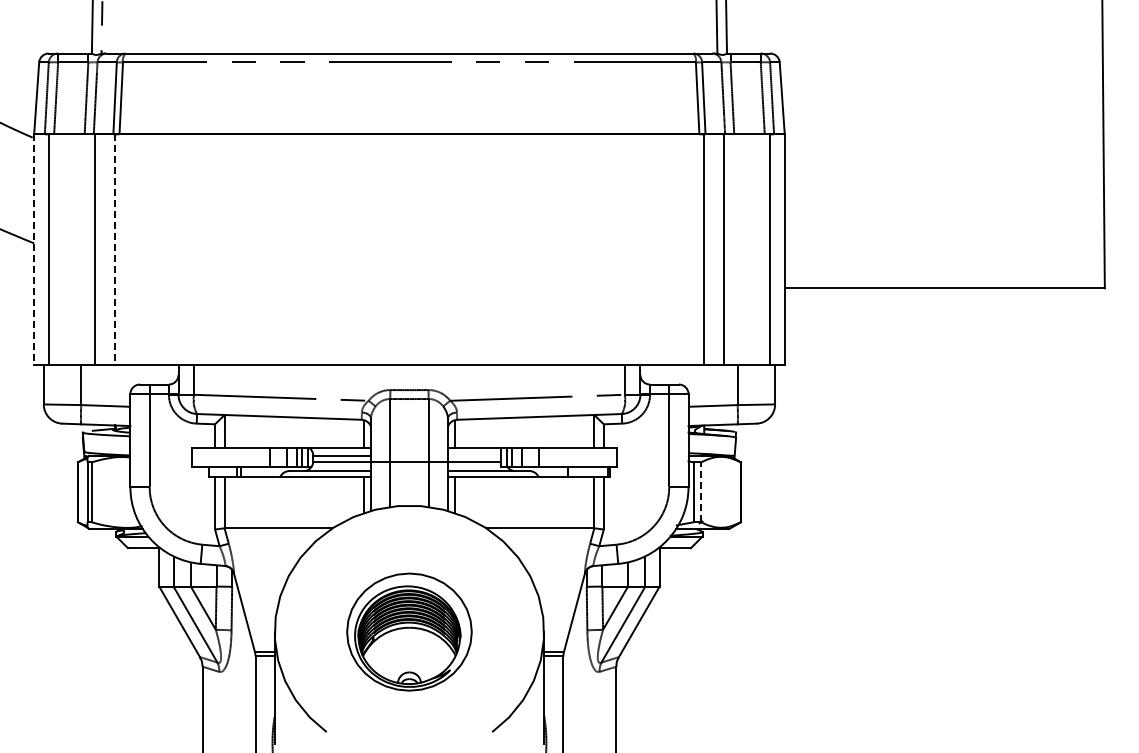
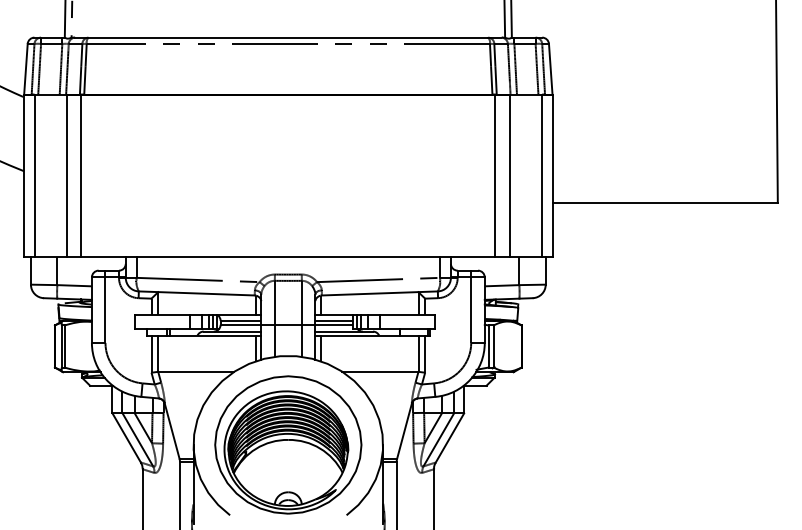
line: (34, 250) -> (24, 176), dashed -> solid
line: (115, 250) -> (81, 176), dashed -> solid
line: (473, 455) -> (333, 320), added
line: (701, 492) -> (493, 346), dashed -> solid
part: (409, 631) -> (288, 444), size x1.67

